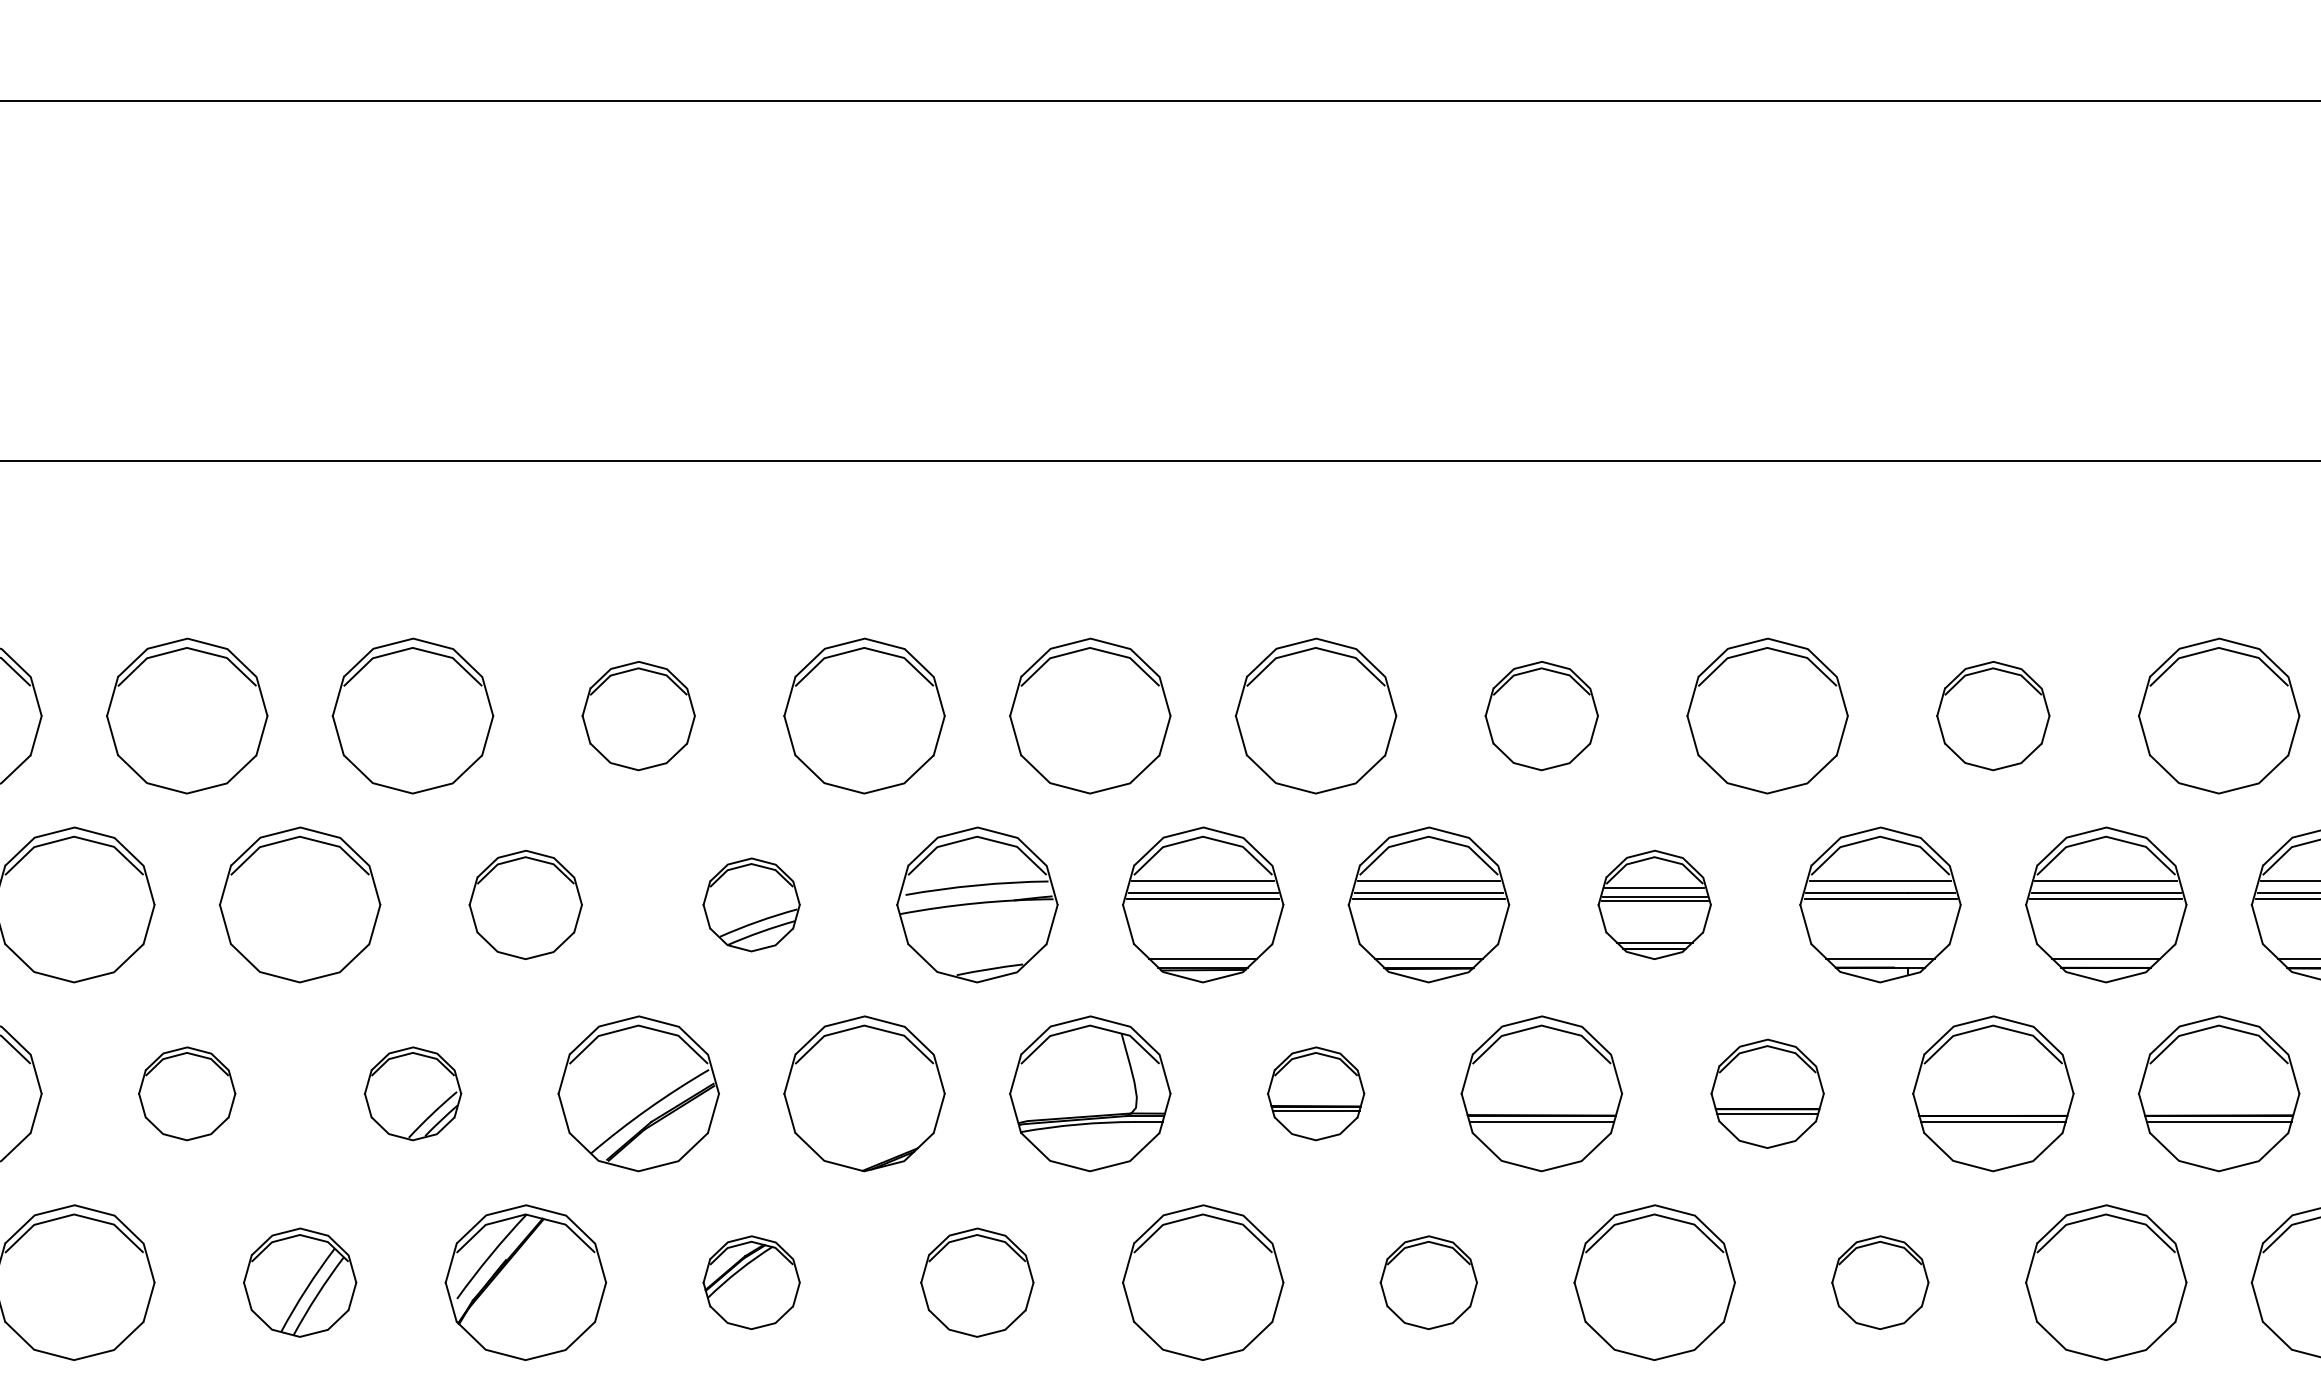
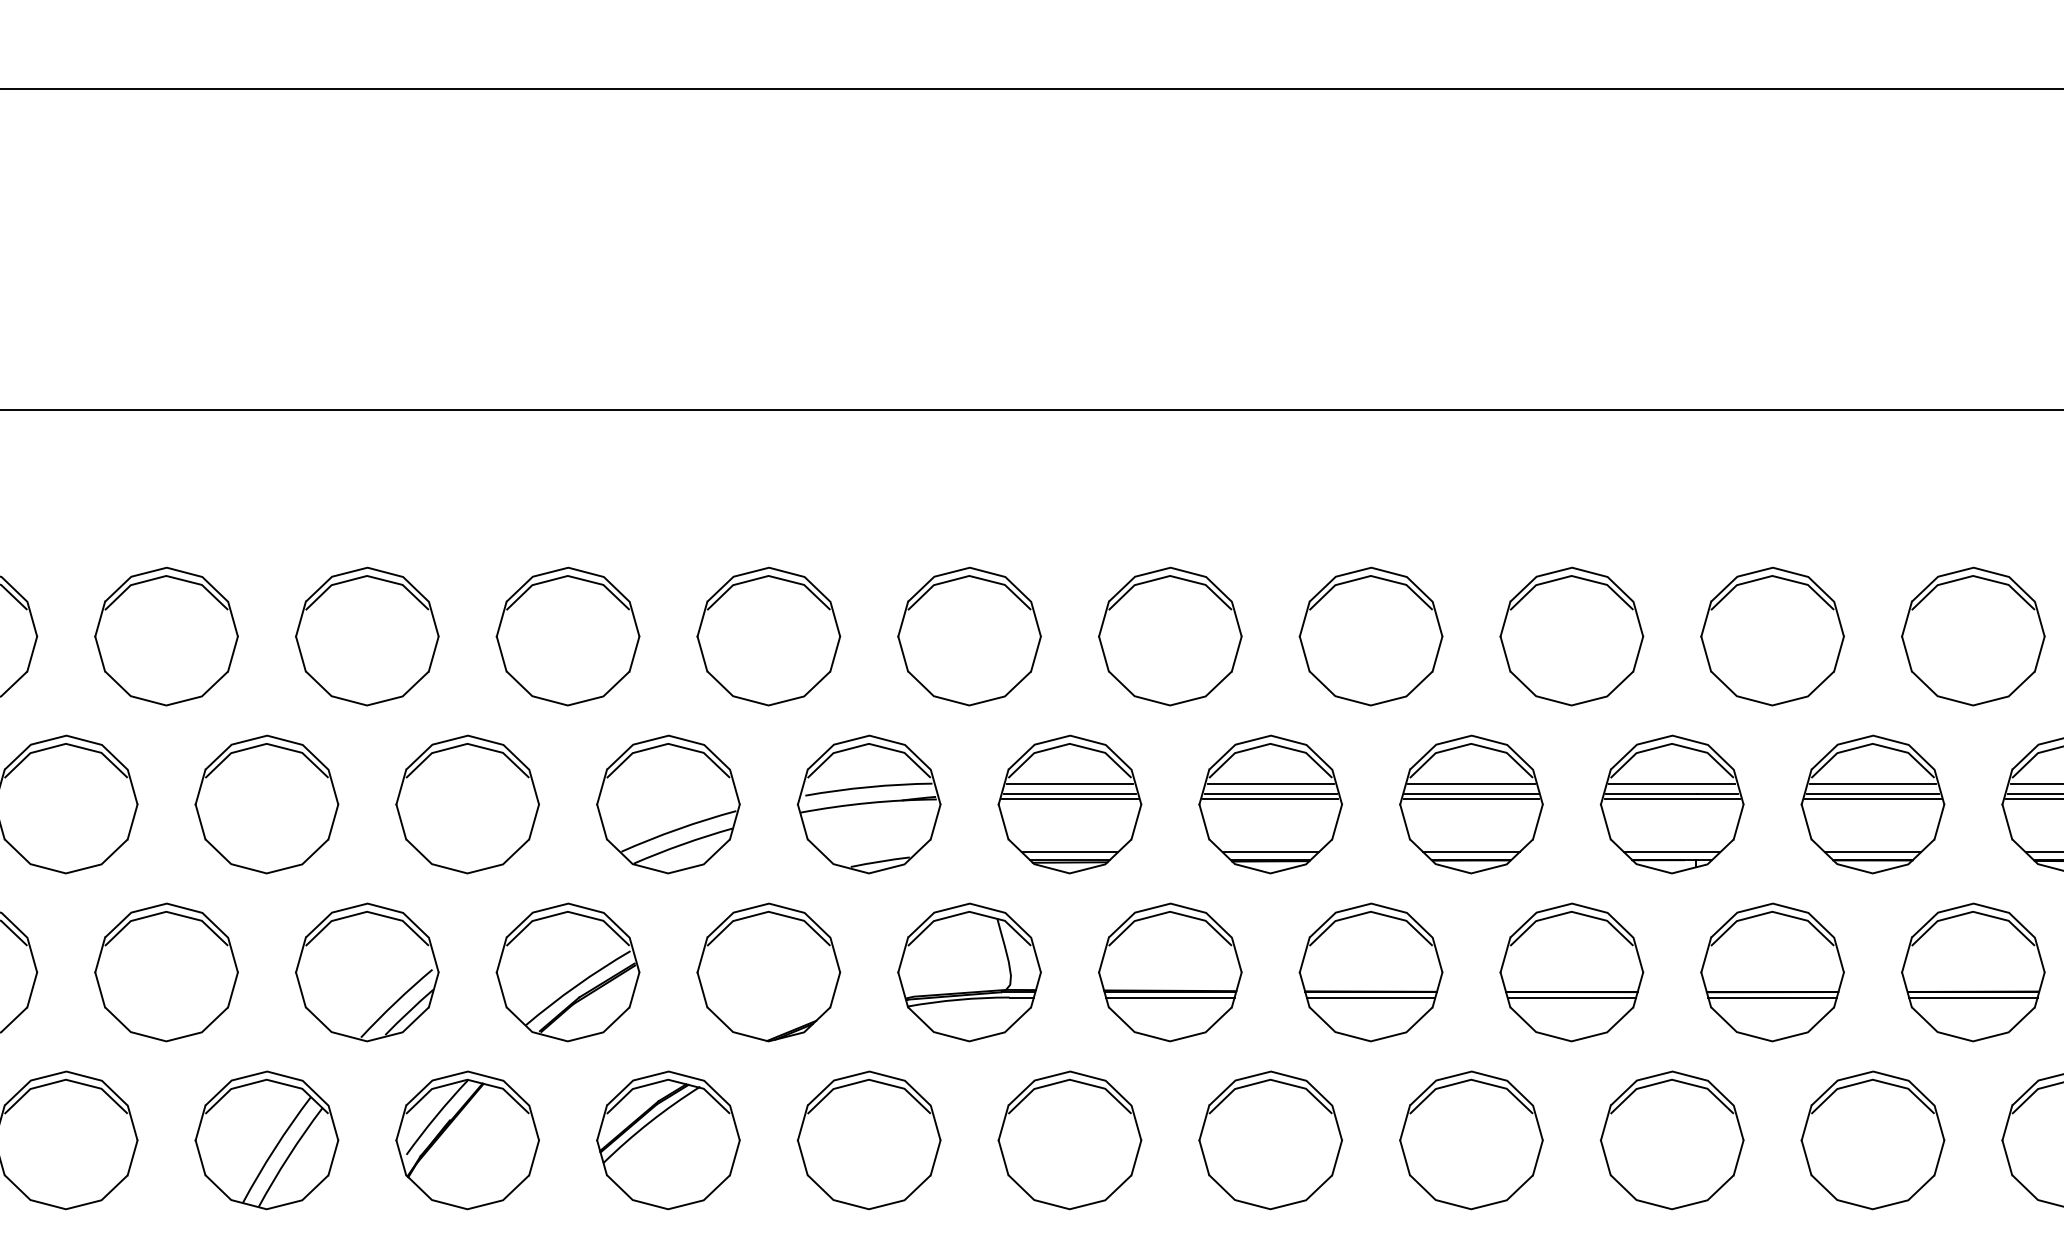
part: (638, 715) -> (567, 636), size x1.43
part: (1541, 715) -> (1370, 636), size x1.43
part: (1993, 715) -> (1772, 636), size x1.43
part: (525, 904) -> (467, 804), size x1.43
part: (751, 904) -> (668, 804), size x1.67
part: (1654, 904) -> (1471, 804), size x1.43
part: (187, 1093) -> (166, 972), size x1.67
part: (413, 1093) -> (367, 972), size x1.67
part: (1316, 1093) -> (1170, 972), size x1.67
part: (1767, 1093) -> (1571, 972), size x1.43
part: (299, 1282) -> (266, 1140), size x1.43
part: (751, 1282) -> (668, 1140), size x1.67
part: (976, 1282) -> (868, 1140), size x1.43
part: (1428, 1282) -> (1270, 1140), size x1.67
part: (1879, 1282) -> (1671, 1140), size x1.67

